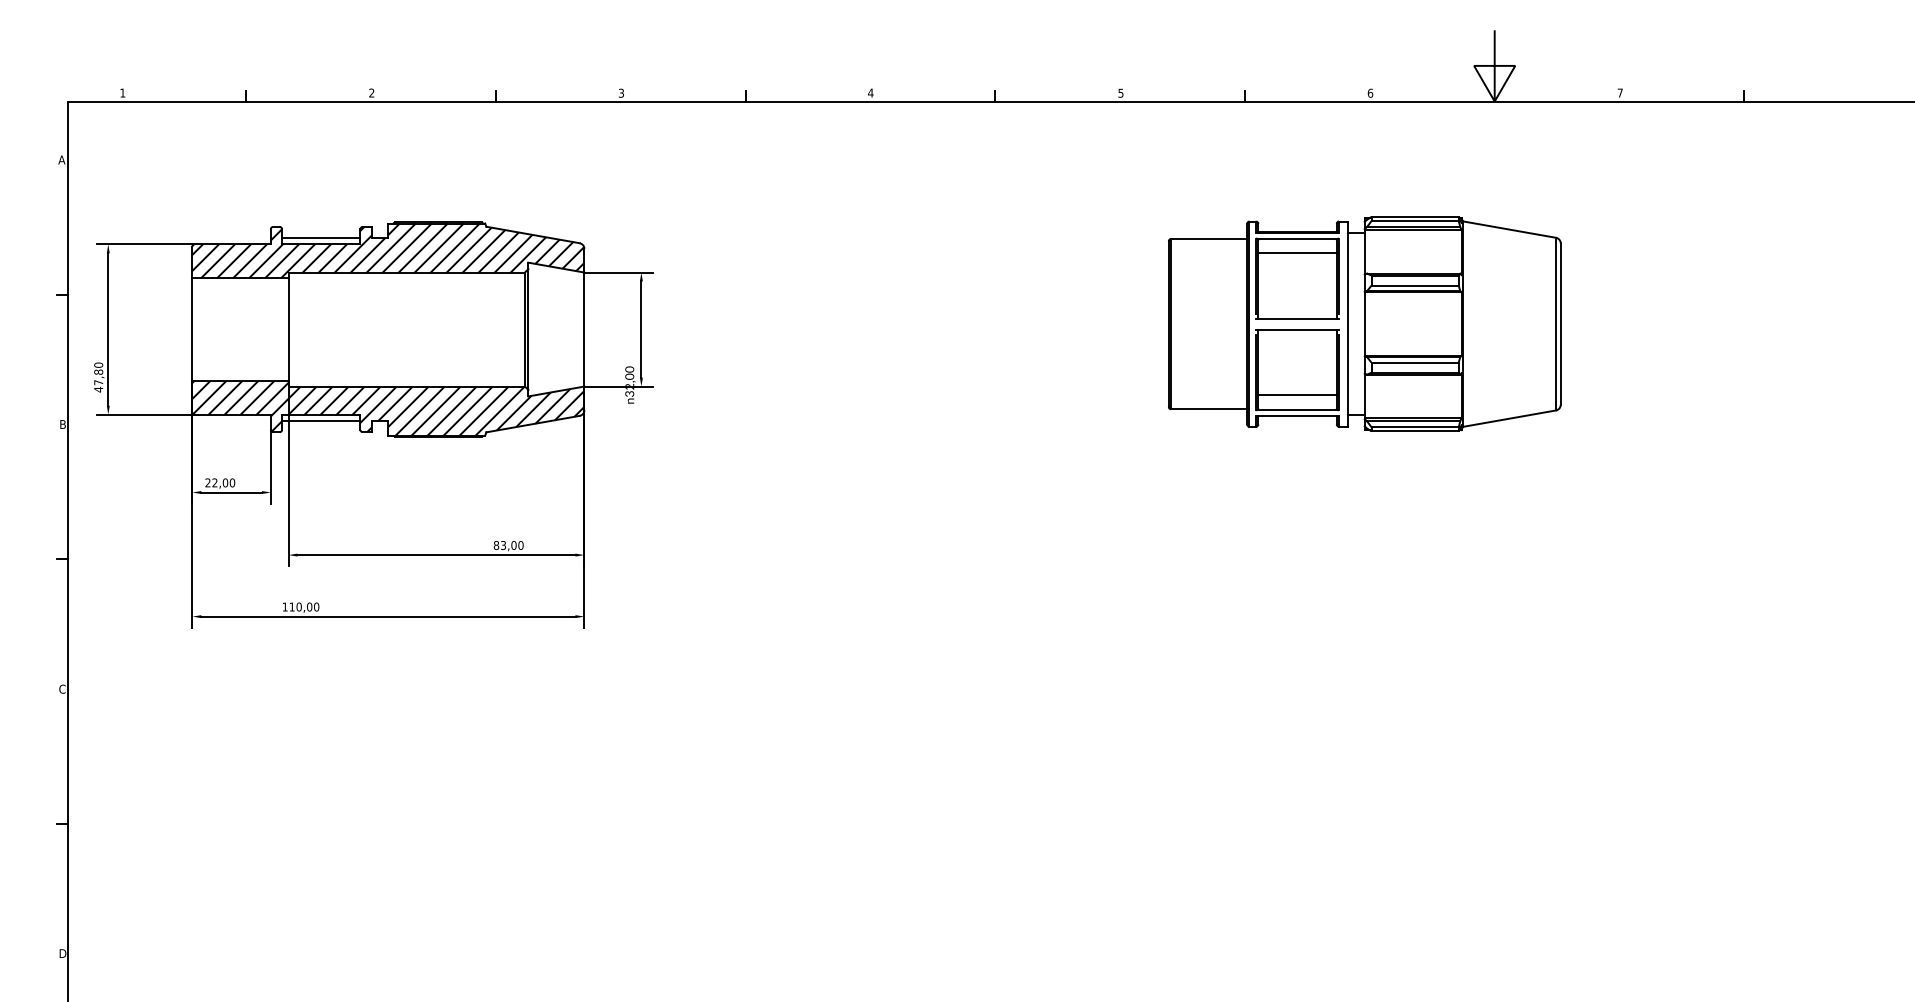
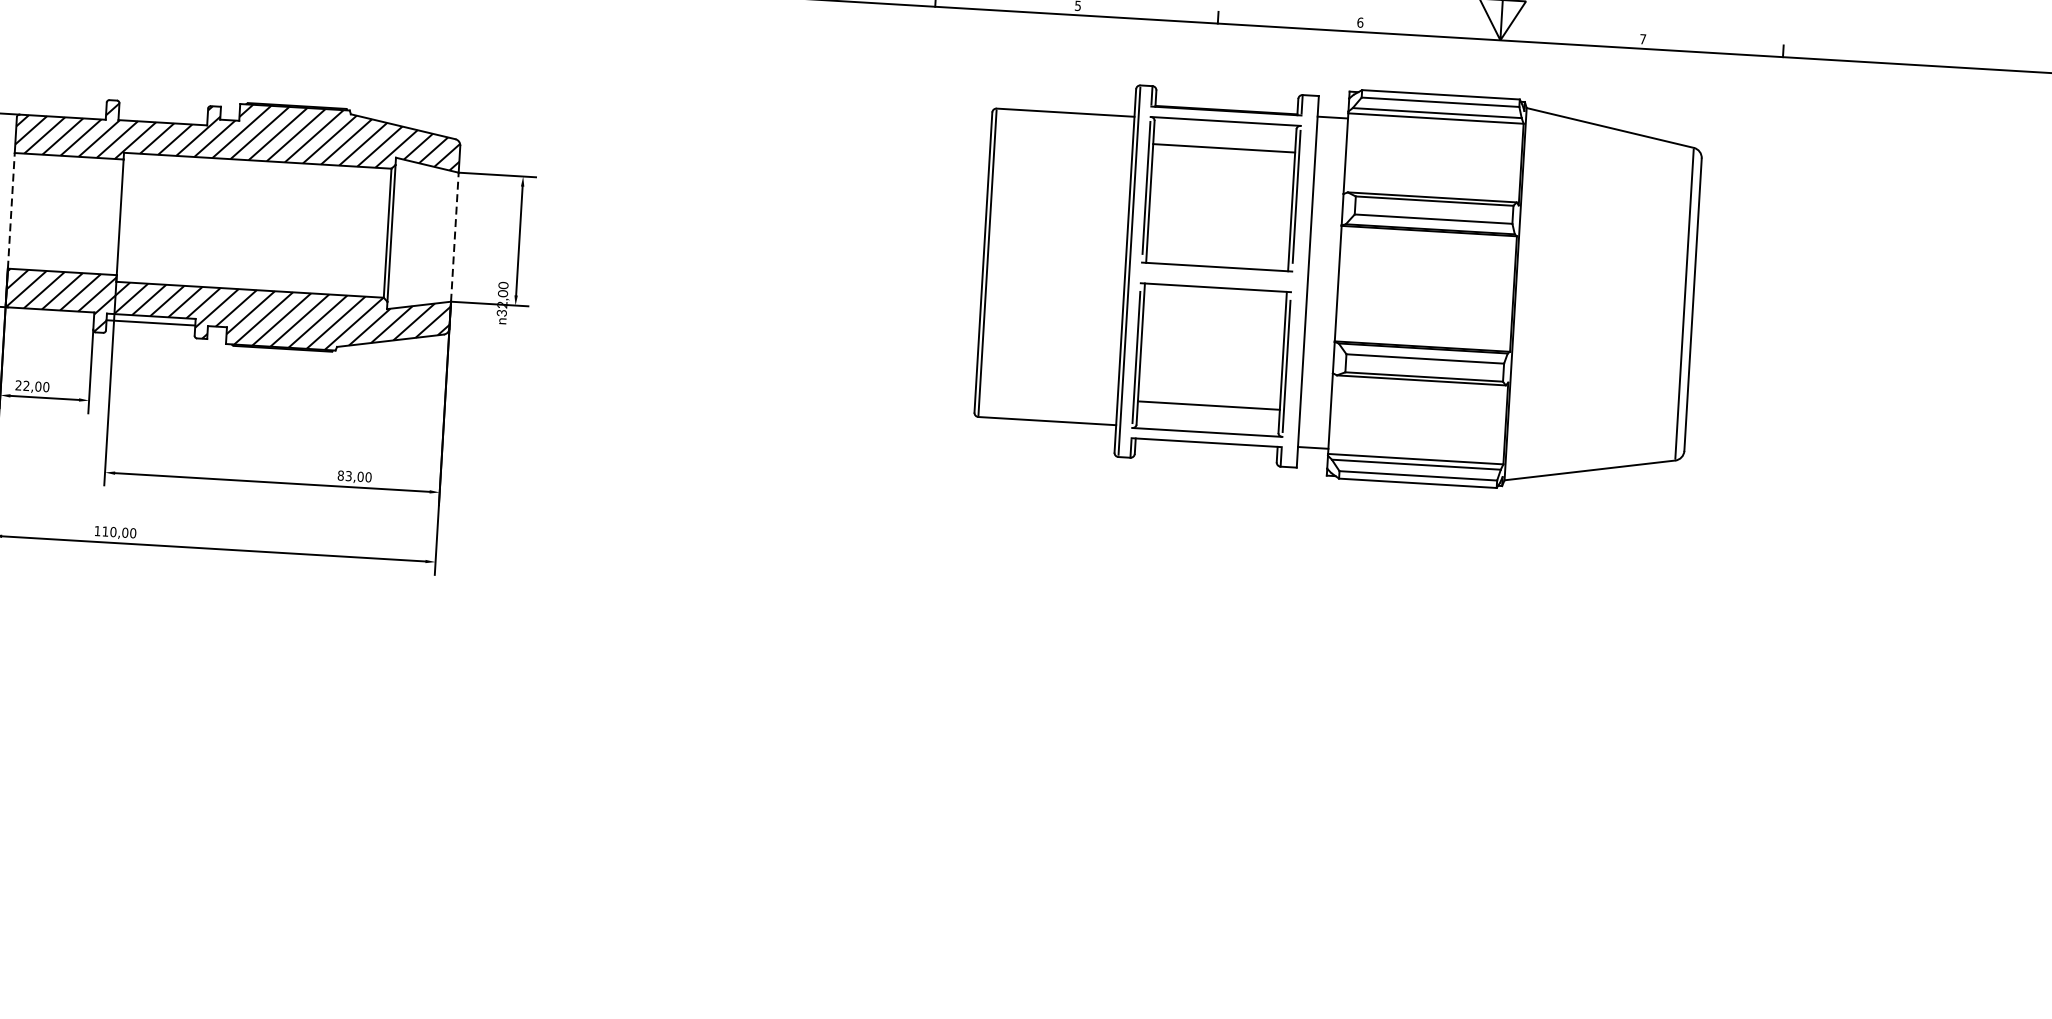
line: (321, 237) -> (163, 115), removed
part: (1364, 323) -> (1338, 282), size x1.6
line: (192, 329) -> (11, 210), solid -> dashed
line: (584, 329) -> (455, 237), solid -> dashed

